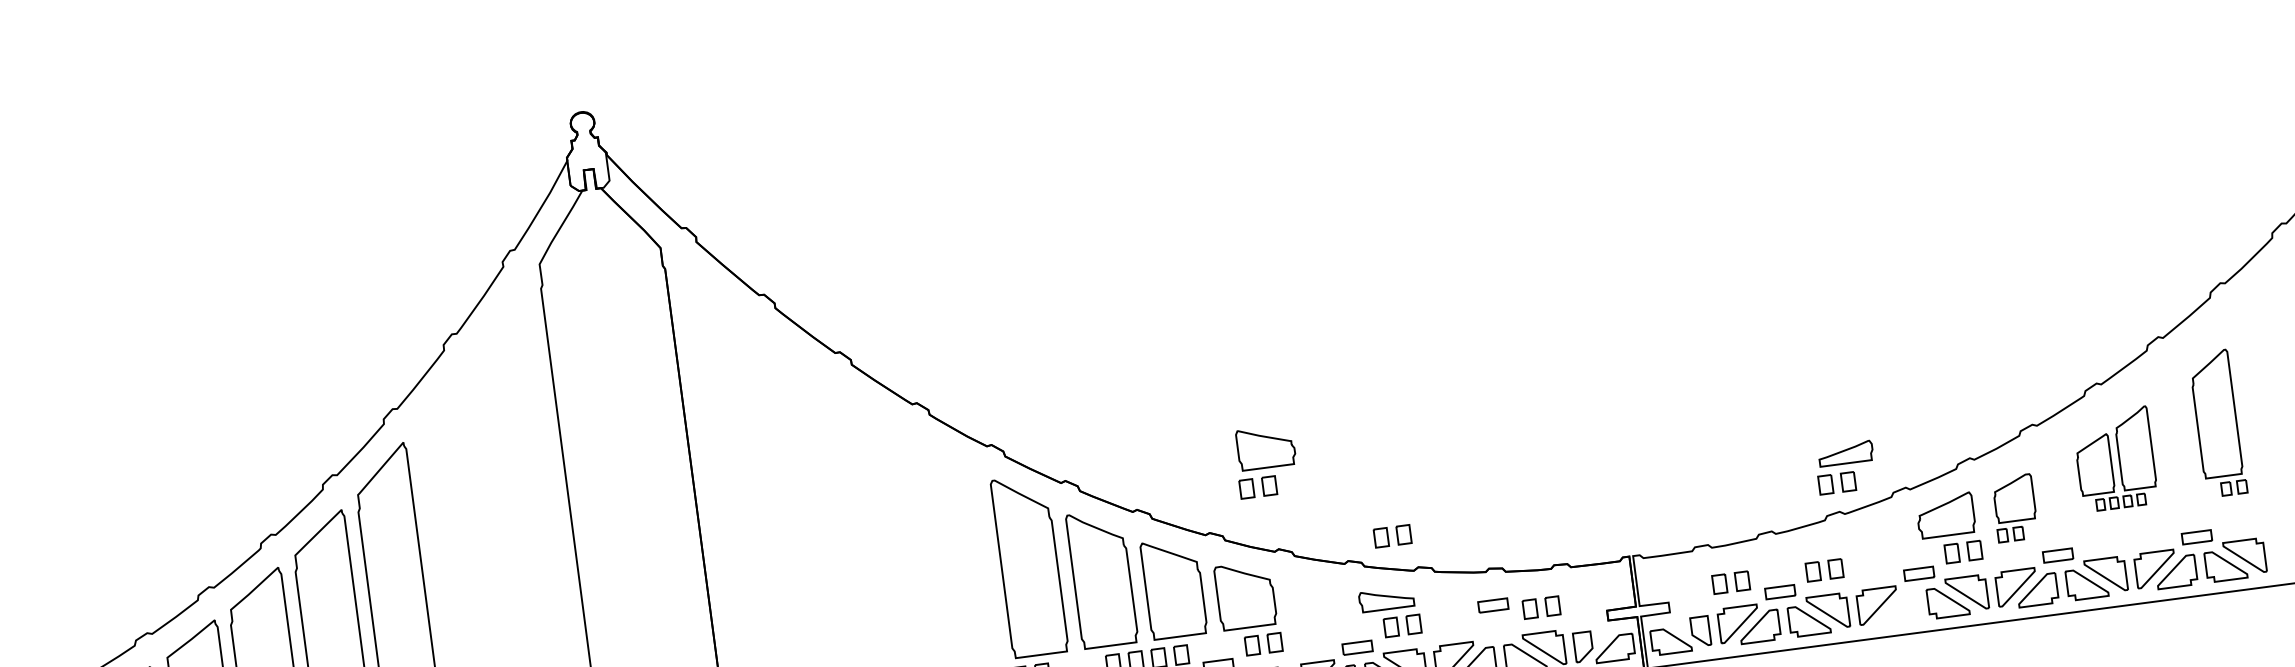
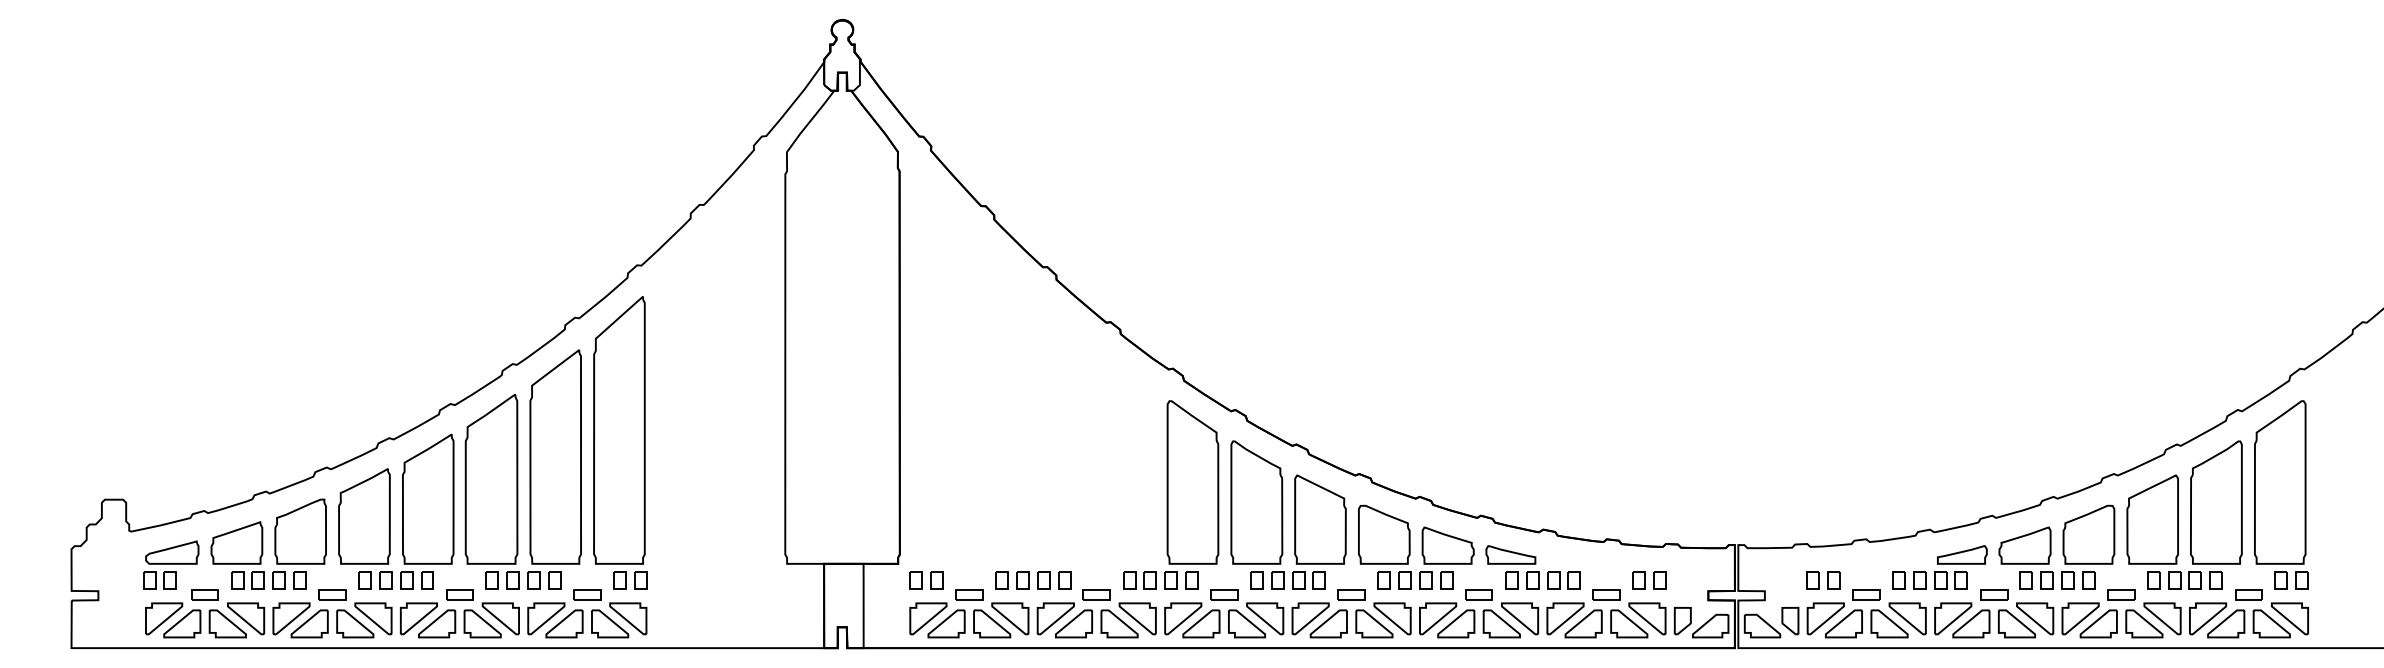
part: (2217, 423) -> (2281, 494), size x1.43
part: (2115, 458) -> (2184, 514), size x1.67
part: (1265, 460) -> (1446, 557), moved
part: (1845, 467) -> (1960, 567), moved
part: (2015, 507) -> (2088, 546), size x1.43
part: (1392, 536) -> (1563, 580), moved
part: (1493, 604) -> (1606, 594), moved
part: (1898, 608) -> (1971, 623), added

